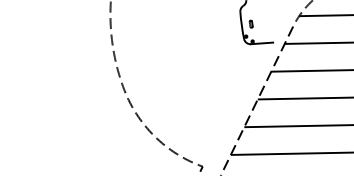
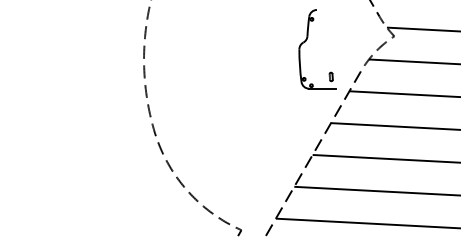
part: (250, 23) -> (330, 76), moved

